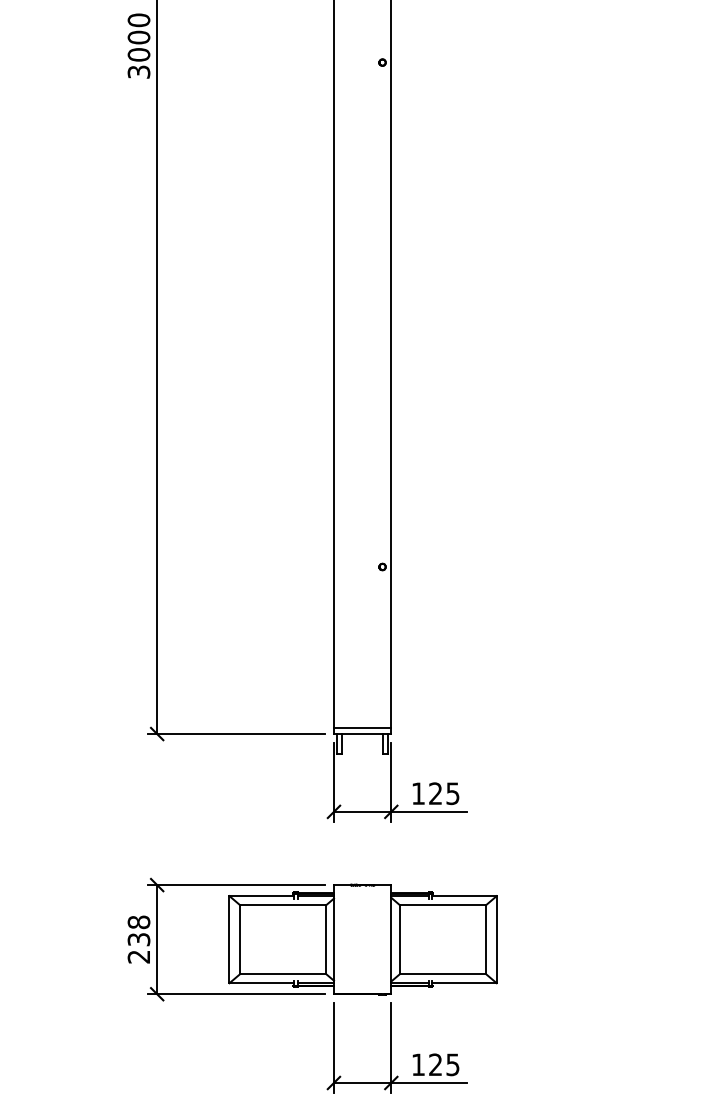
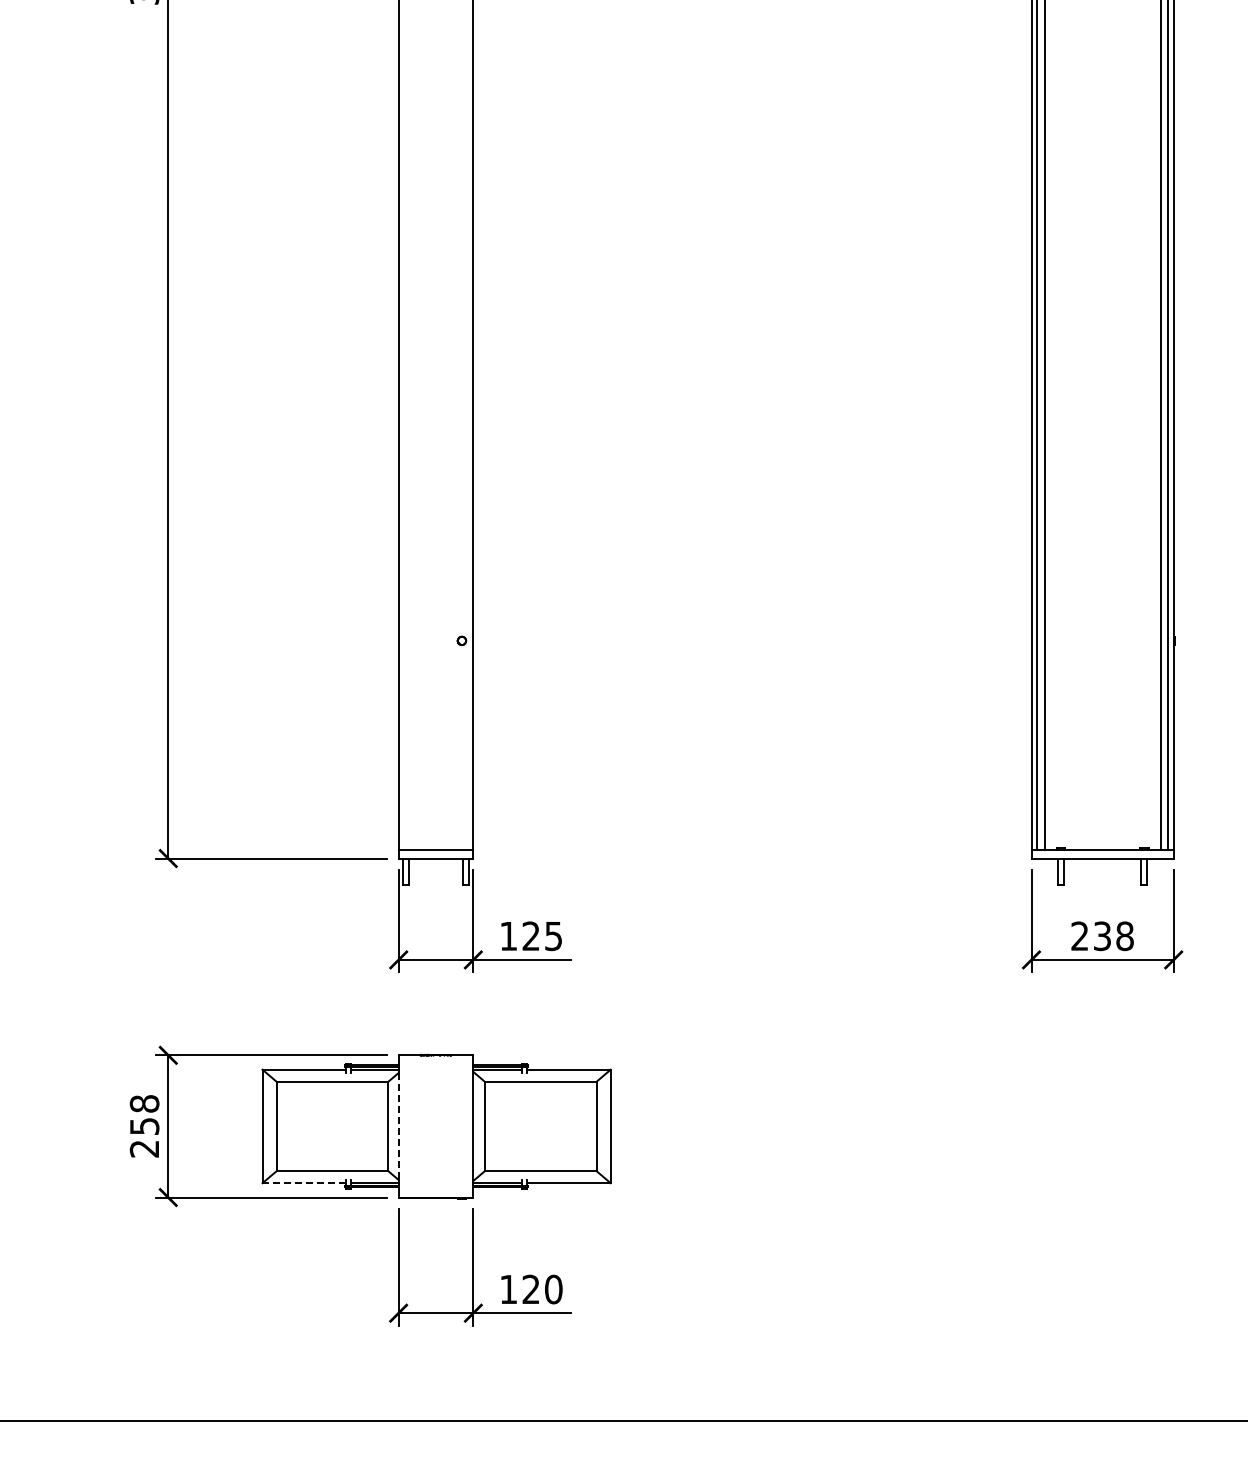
text: (138, 939) -> (143, 1126), 238 -> 258
line: (333, 939) -> (398, 1126), solid -> dashed
line: (261, 983) -> (304, 1183), solid -> dashed
text: (452, 1064) -> (553, 1289), 125 -> 120

